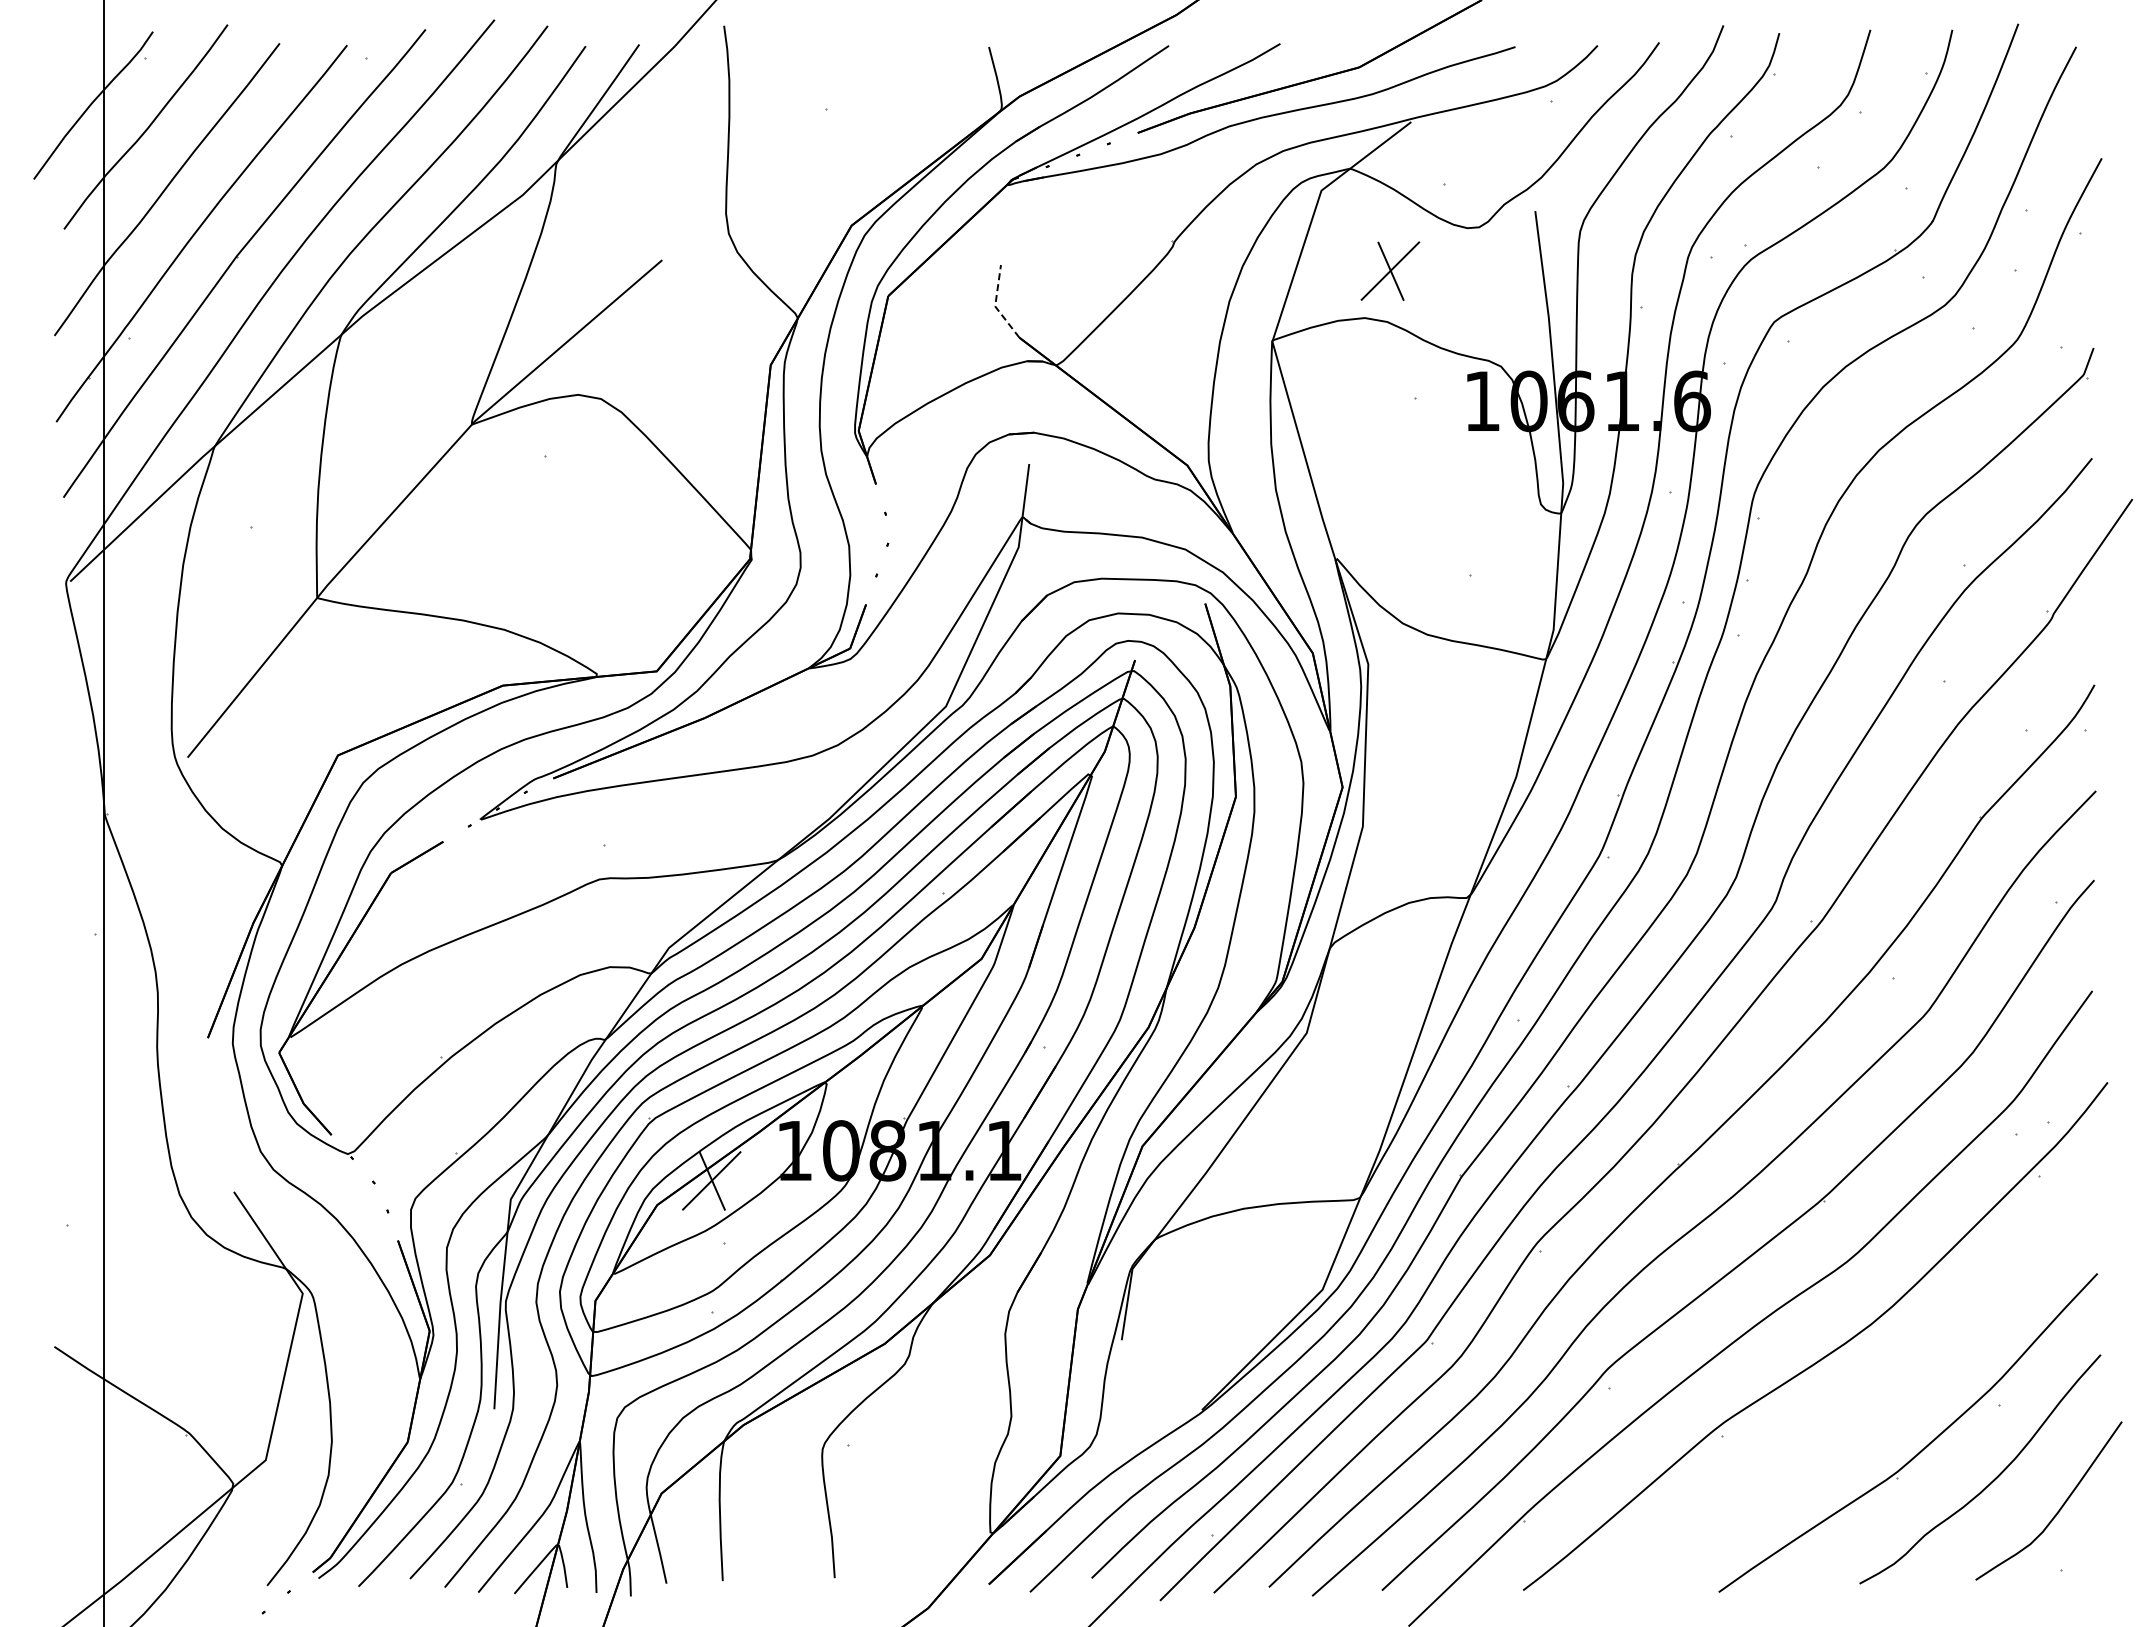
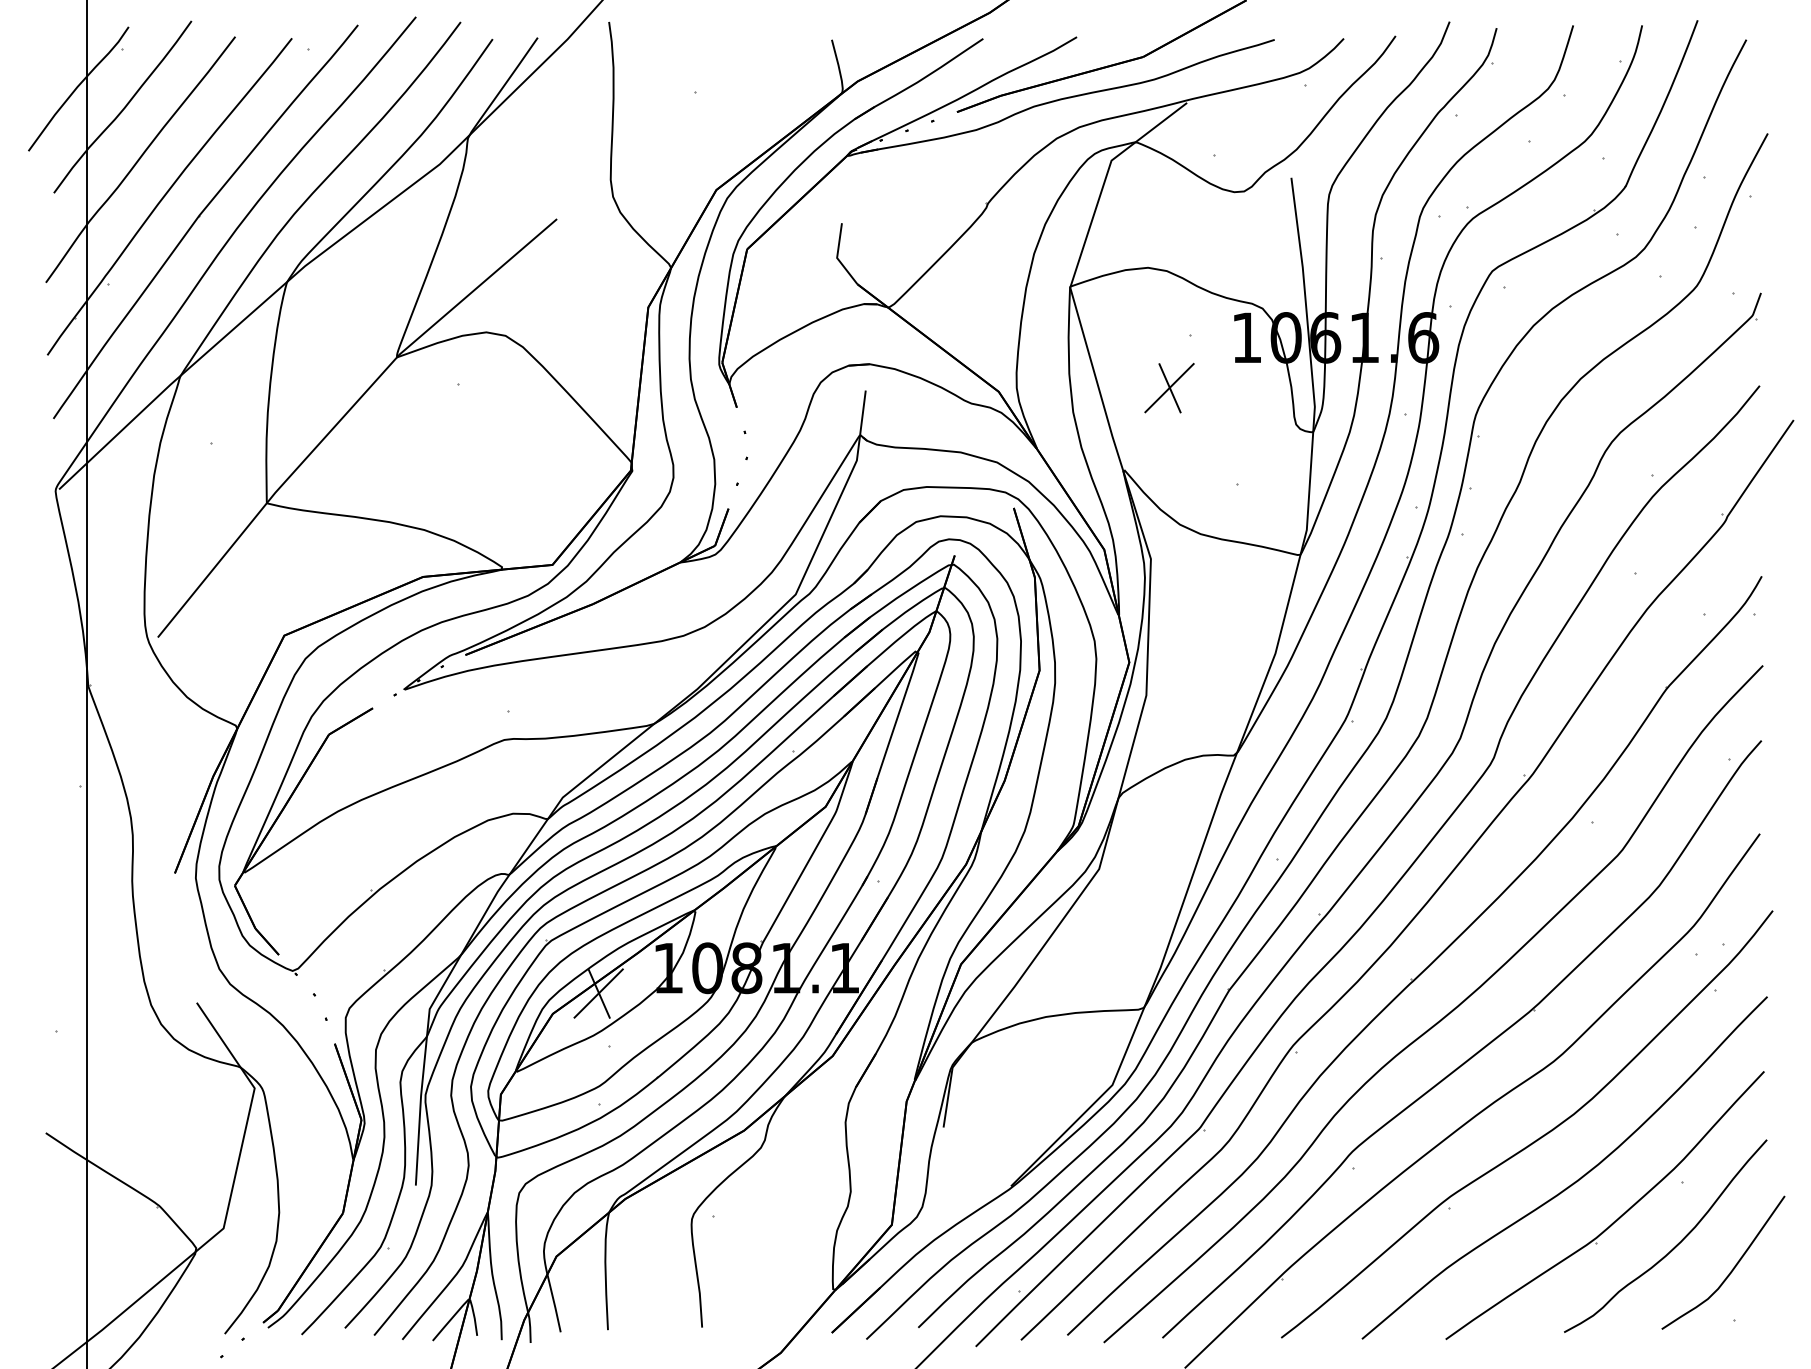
part: (1390, 270) -> (1169, 387), moved
line: (995, 305) -> (837, 257), dashed -> solid
curve: (1872, 1404) -> (1575, 1181), added

